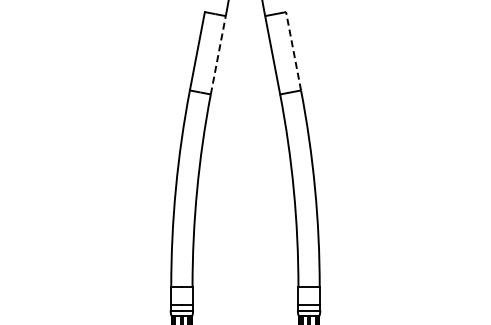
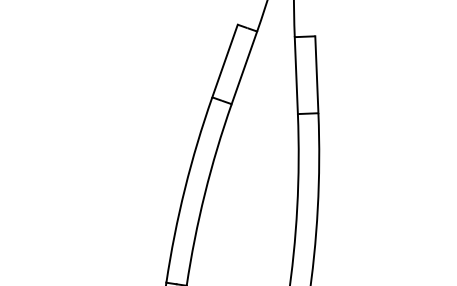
line: (293, 51) -> (316, 74), dashed -> solid
line: (218, 55) -> (244, 68), dashed -> solid

